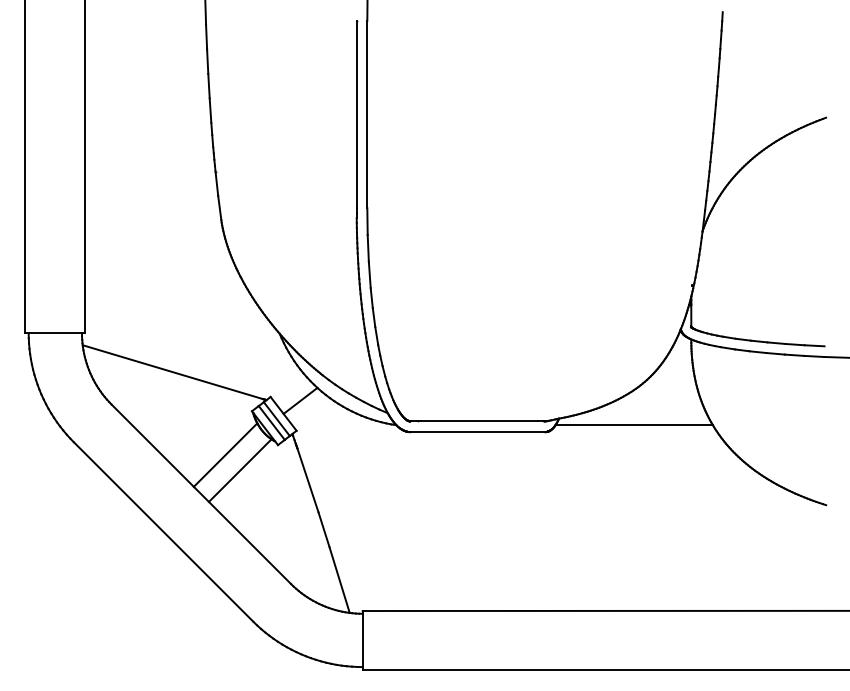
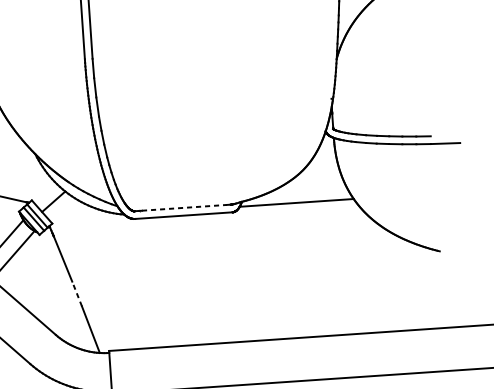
line: (479, 421) -> (184, 207), solid -> dashed
line: (323, 529) -> (76, 293), solid -> dashed

